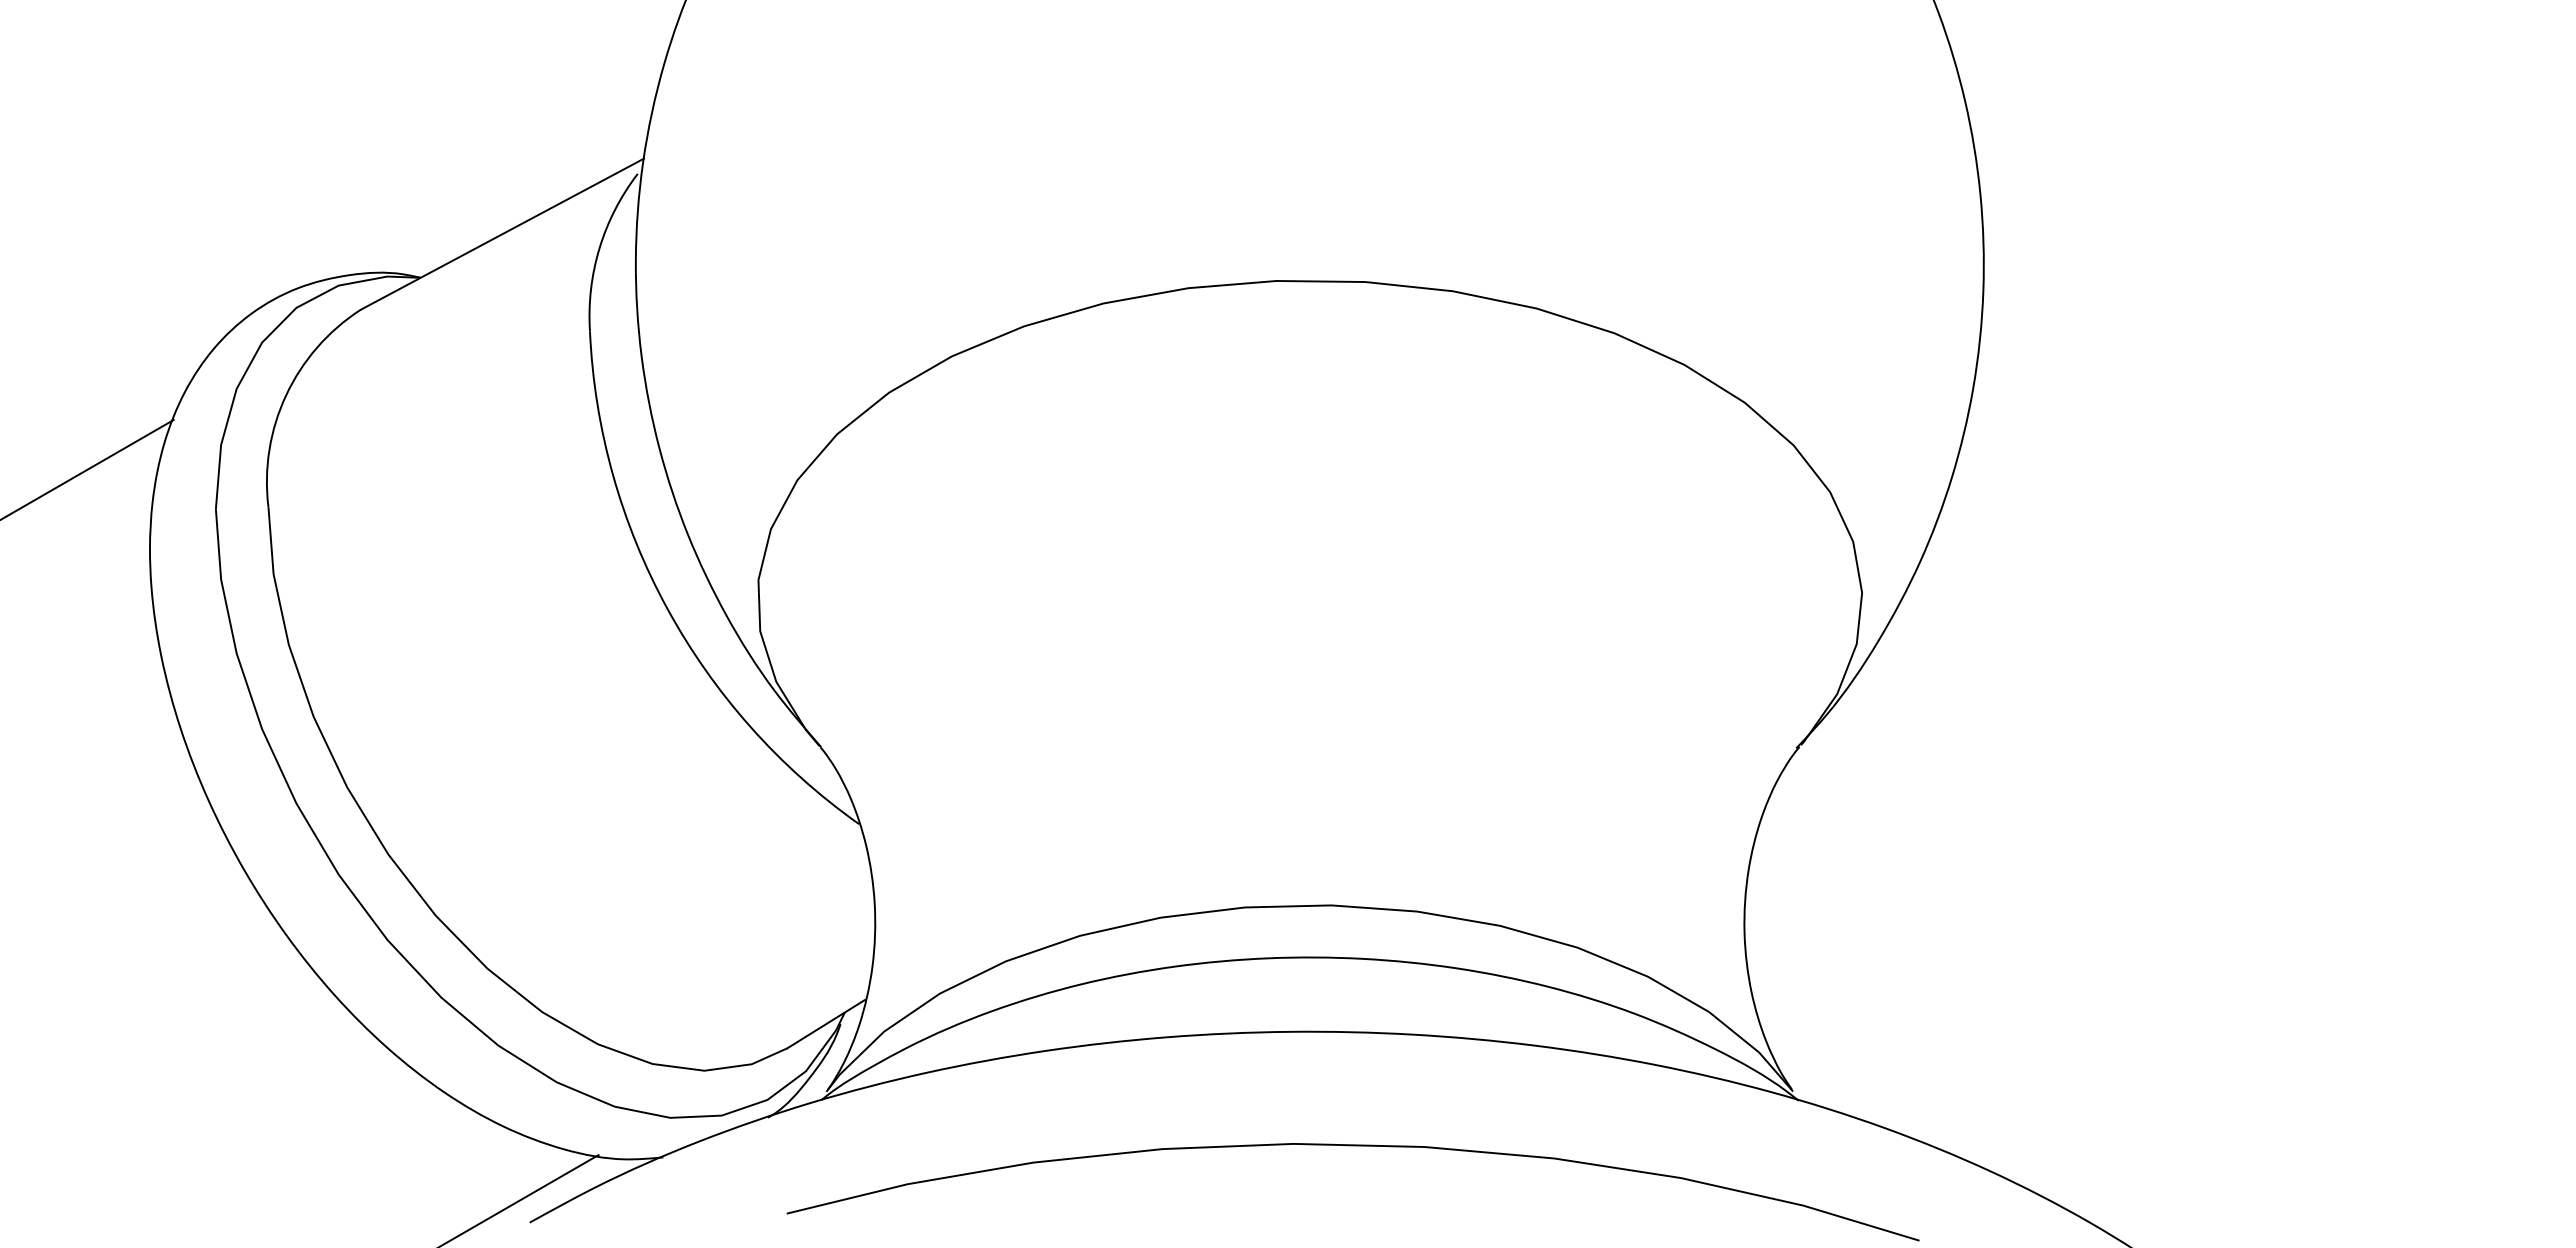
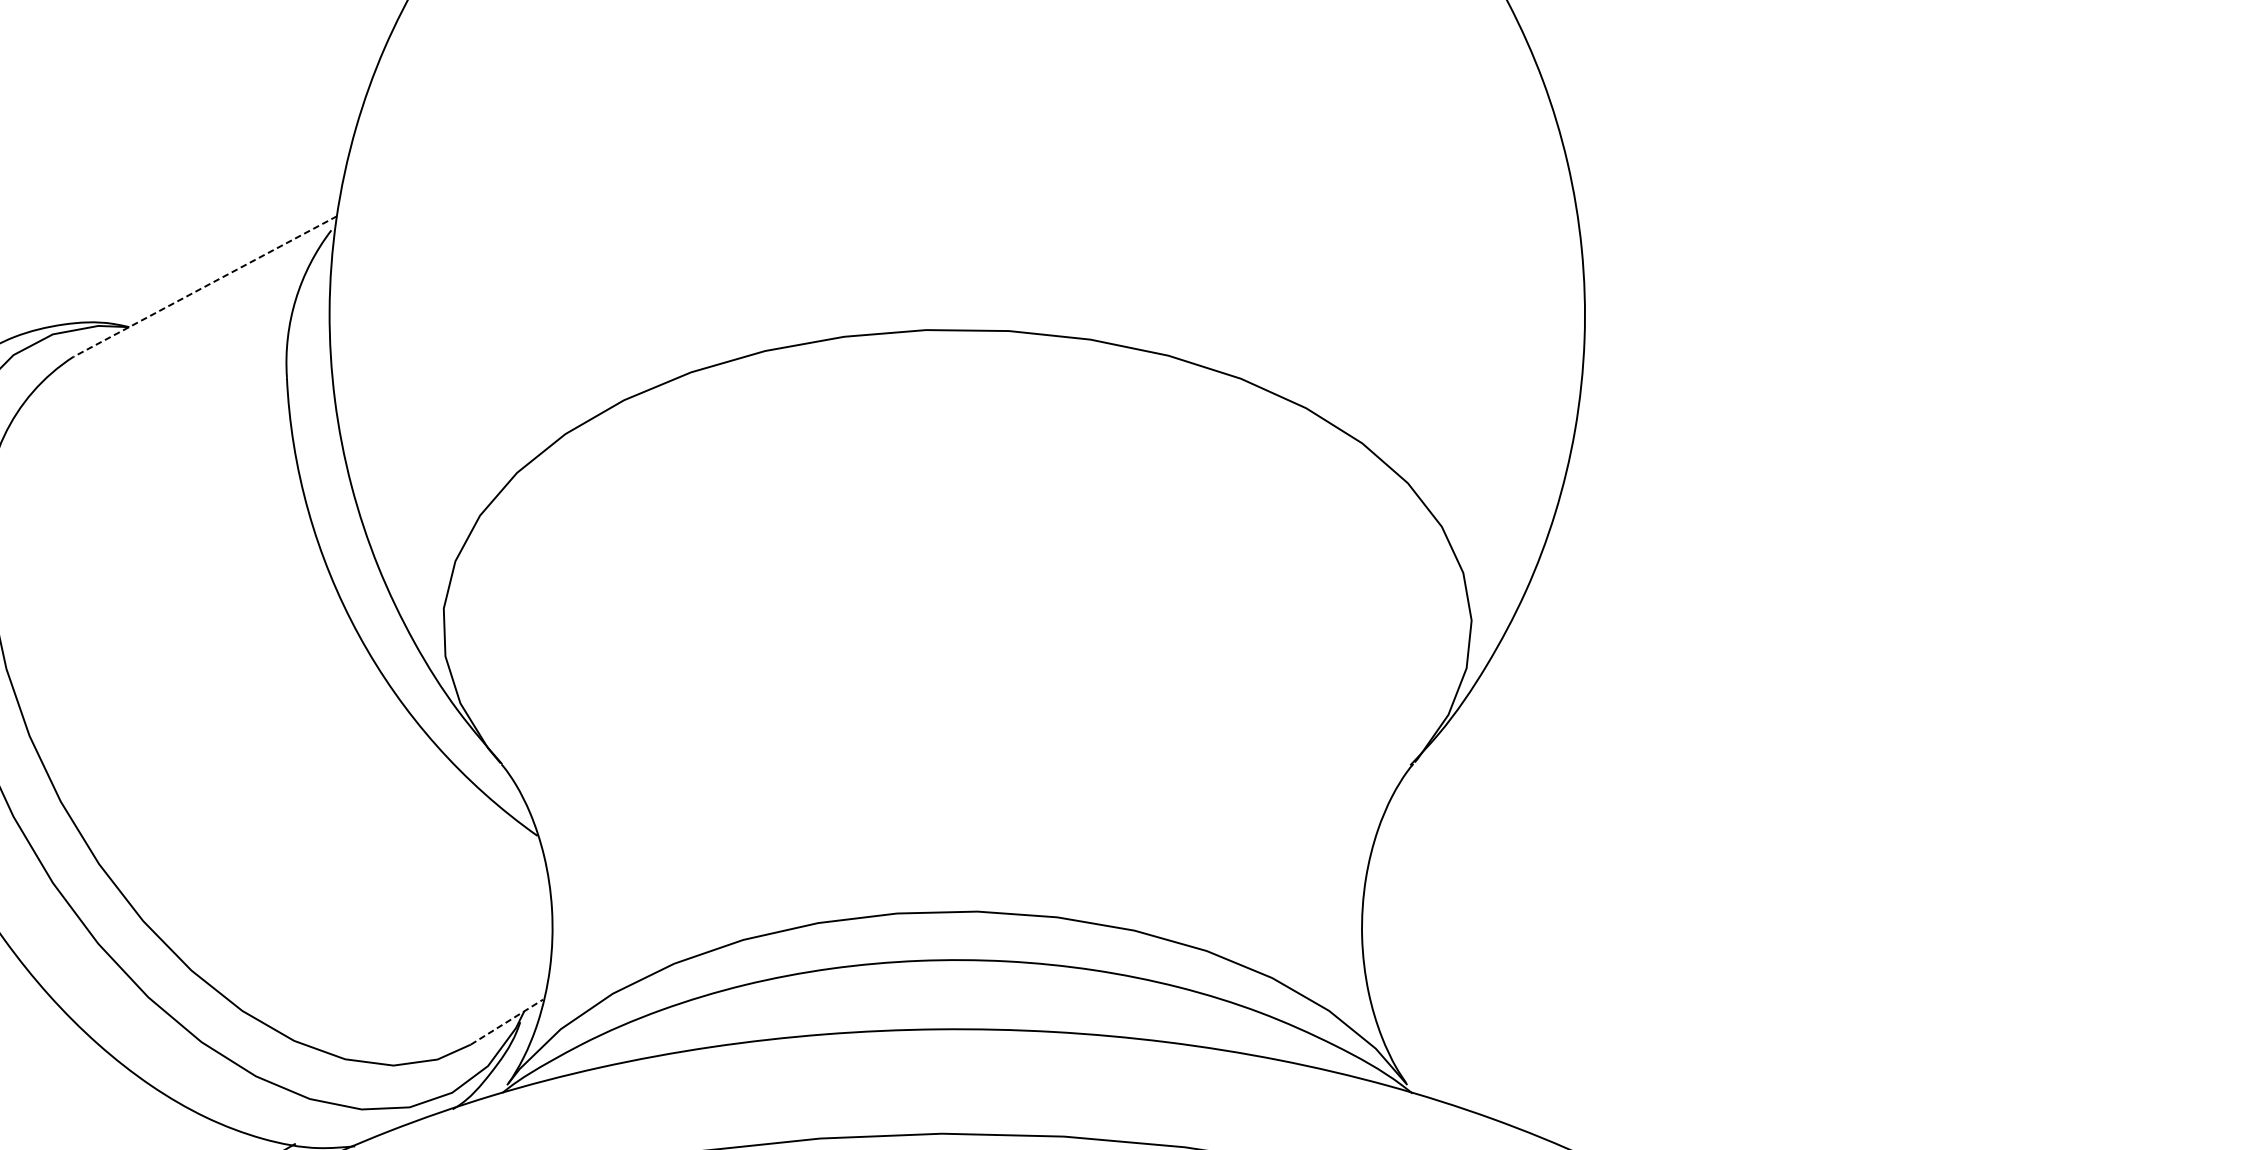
line: (502, 234) -> (205, 286), solid -> dashed
line: (826, 1024) -> (507, 1022), solid -> dashed

